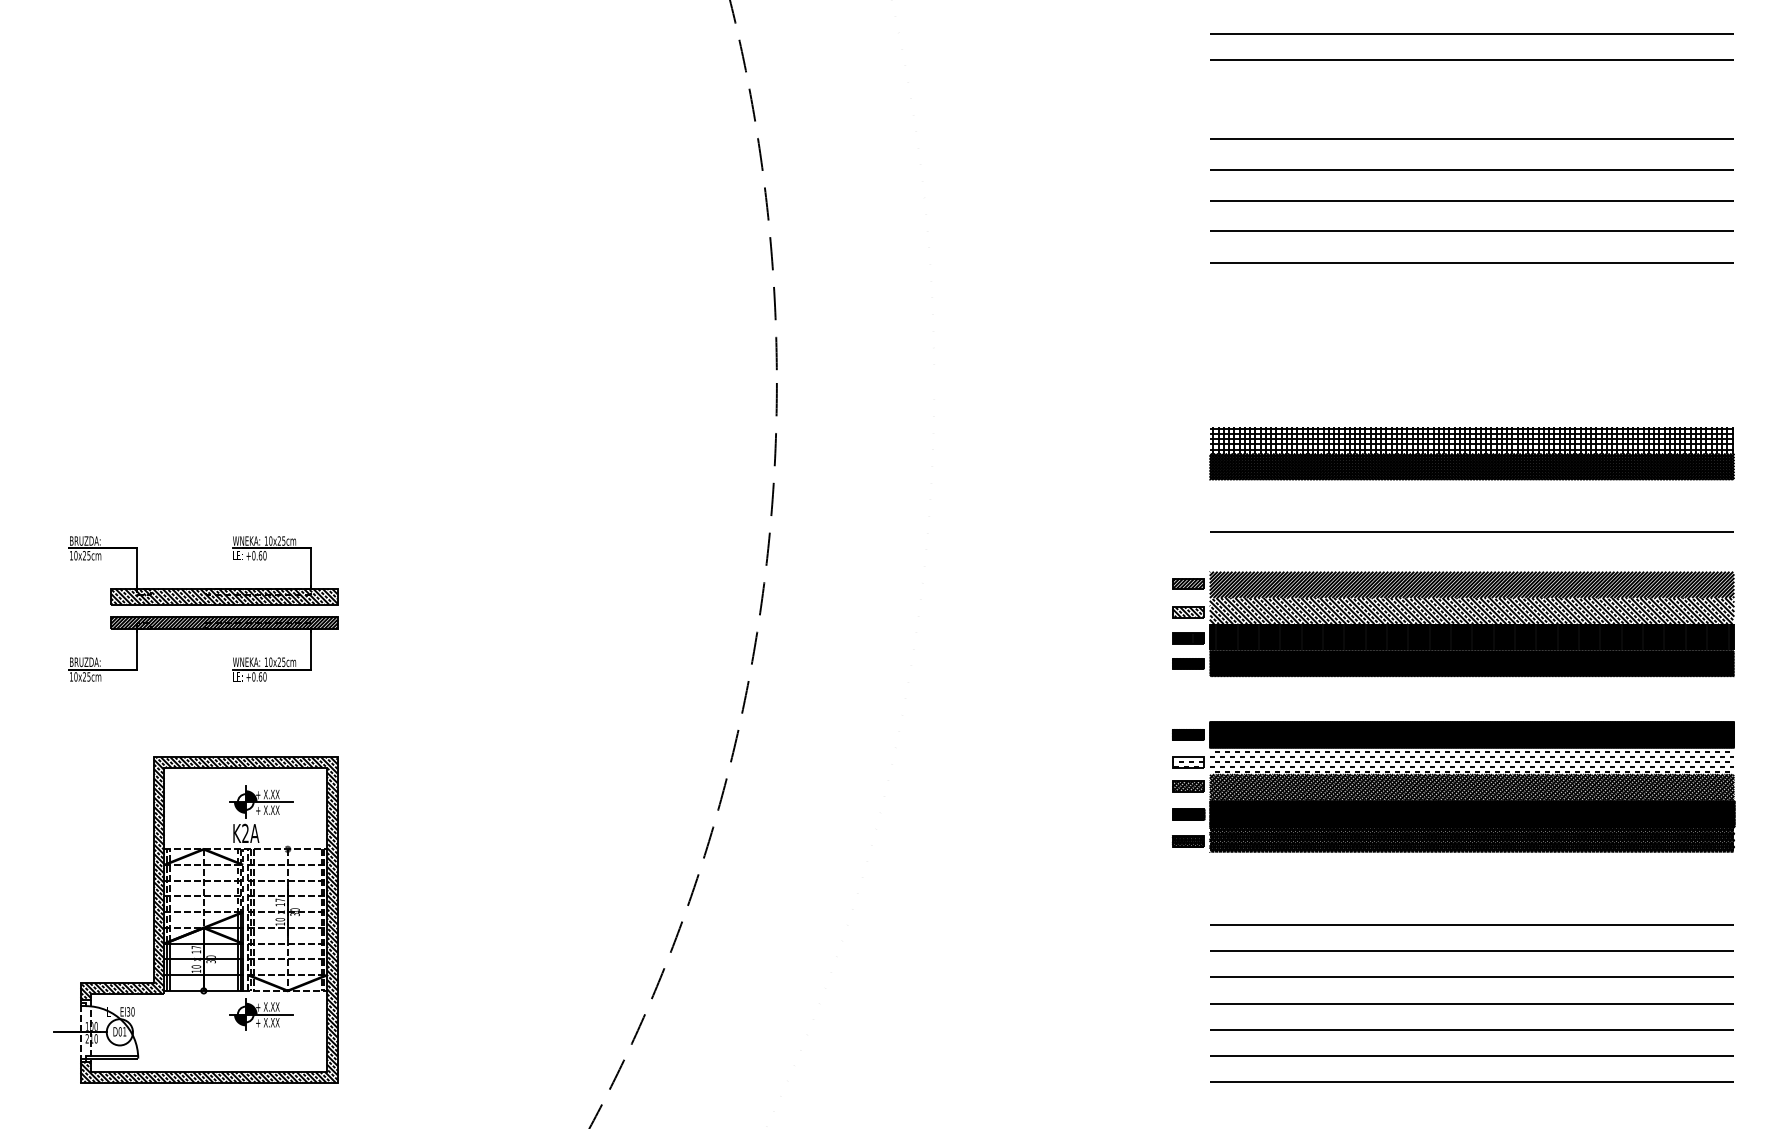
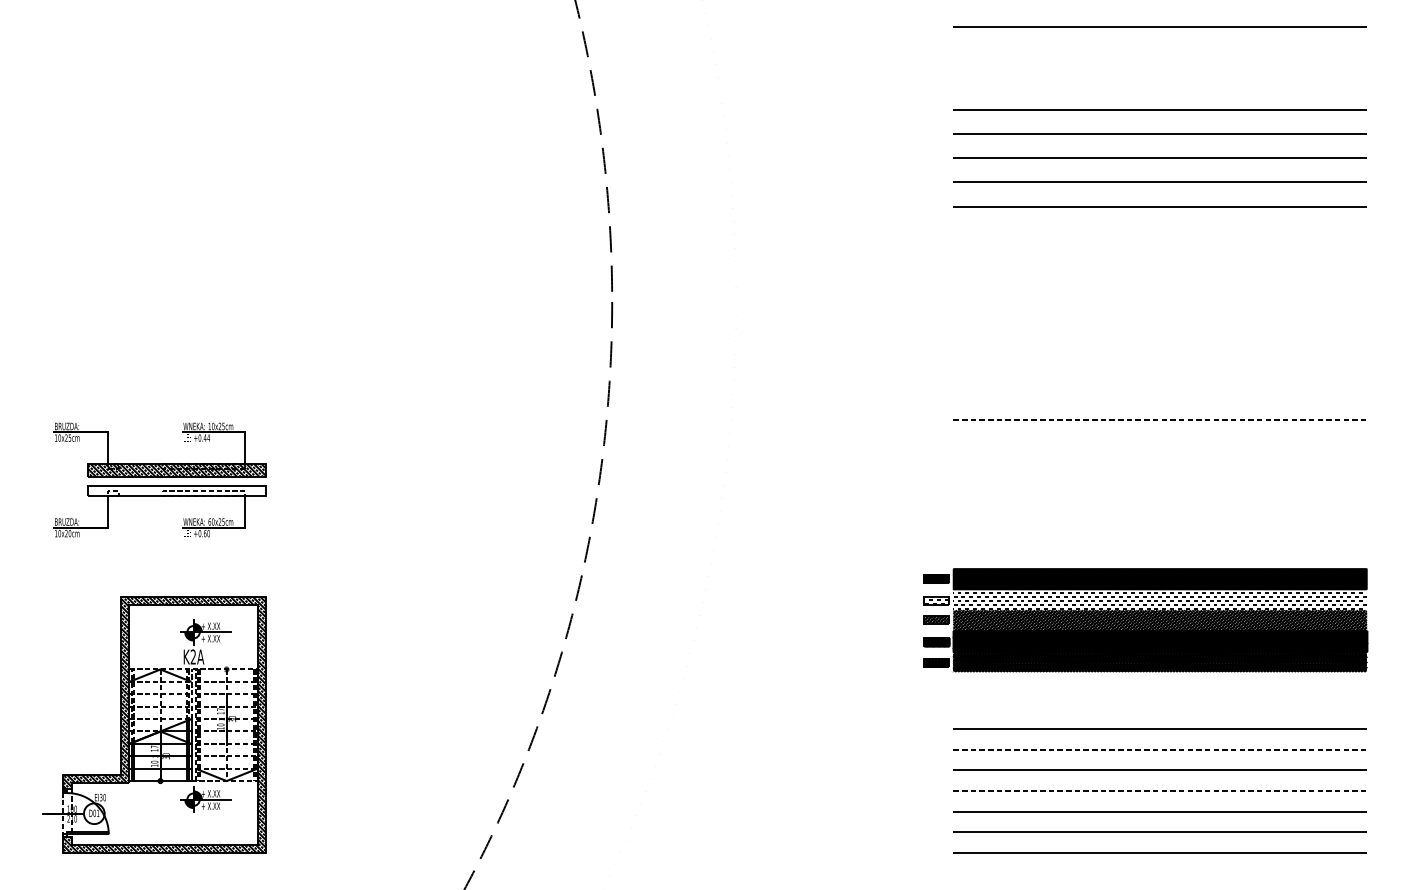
line: (1471, 59) -> (1159, 46), removed
part: (1471, 453) -> (1159, 357), removed
line: (1472, 532) -> (1160, 419), solid -> dashed
text: (262, 555) -> (206, 437), +0.60 -> +0.44
hatch: (224, 622) -> (176, 490), removed
part: (1453, 624) -> (1145, 492), removed
text: (266, 661) -> (209, 521), 10x25cm -> 60x25cm
text: (88, 676) -> (69, 533), 10x25cm -> 10x20cm
line: (1472, 951) -> (1160, 750), solid -> dashed
line: (1472, 1003) -> (1160, 791), solid -> dashed

